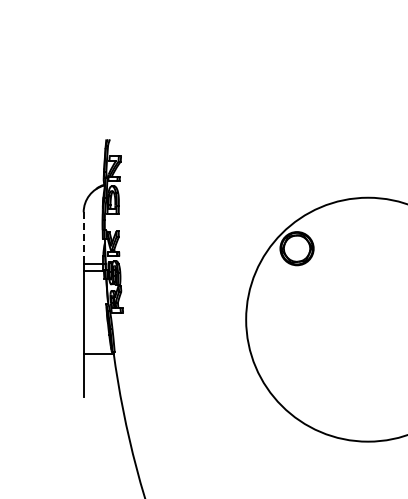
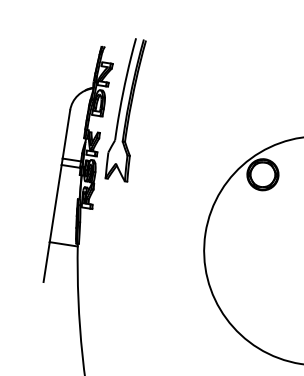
part: (142, 201) -> (126, 108), added
line: (83, 238) -> (66, 134), dashed -> solid

